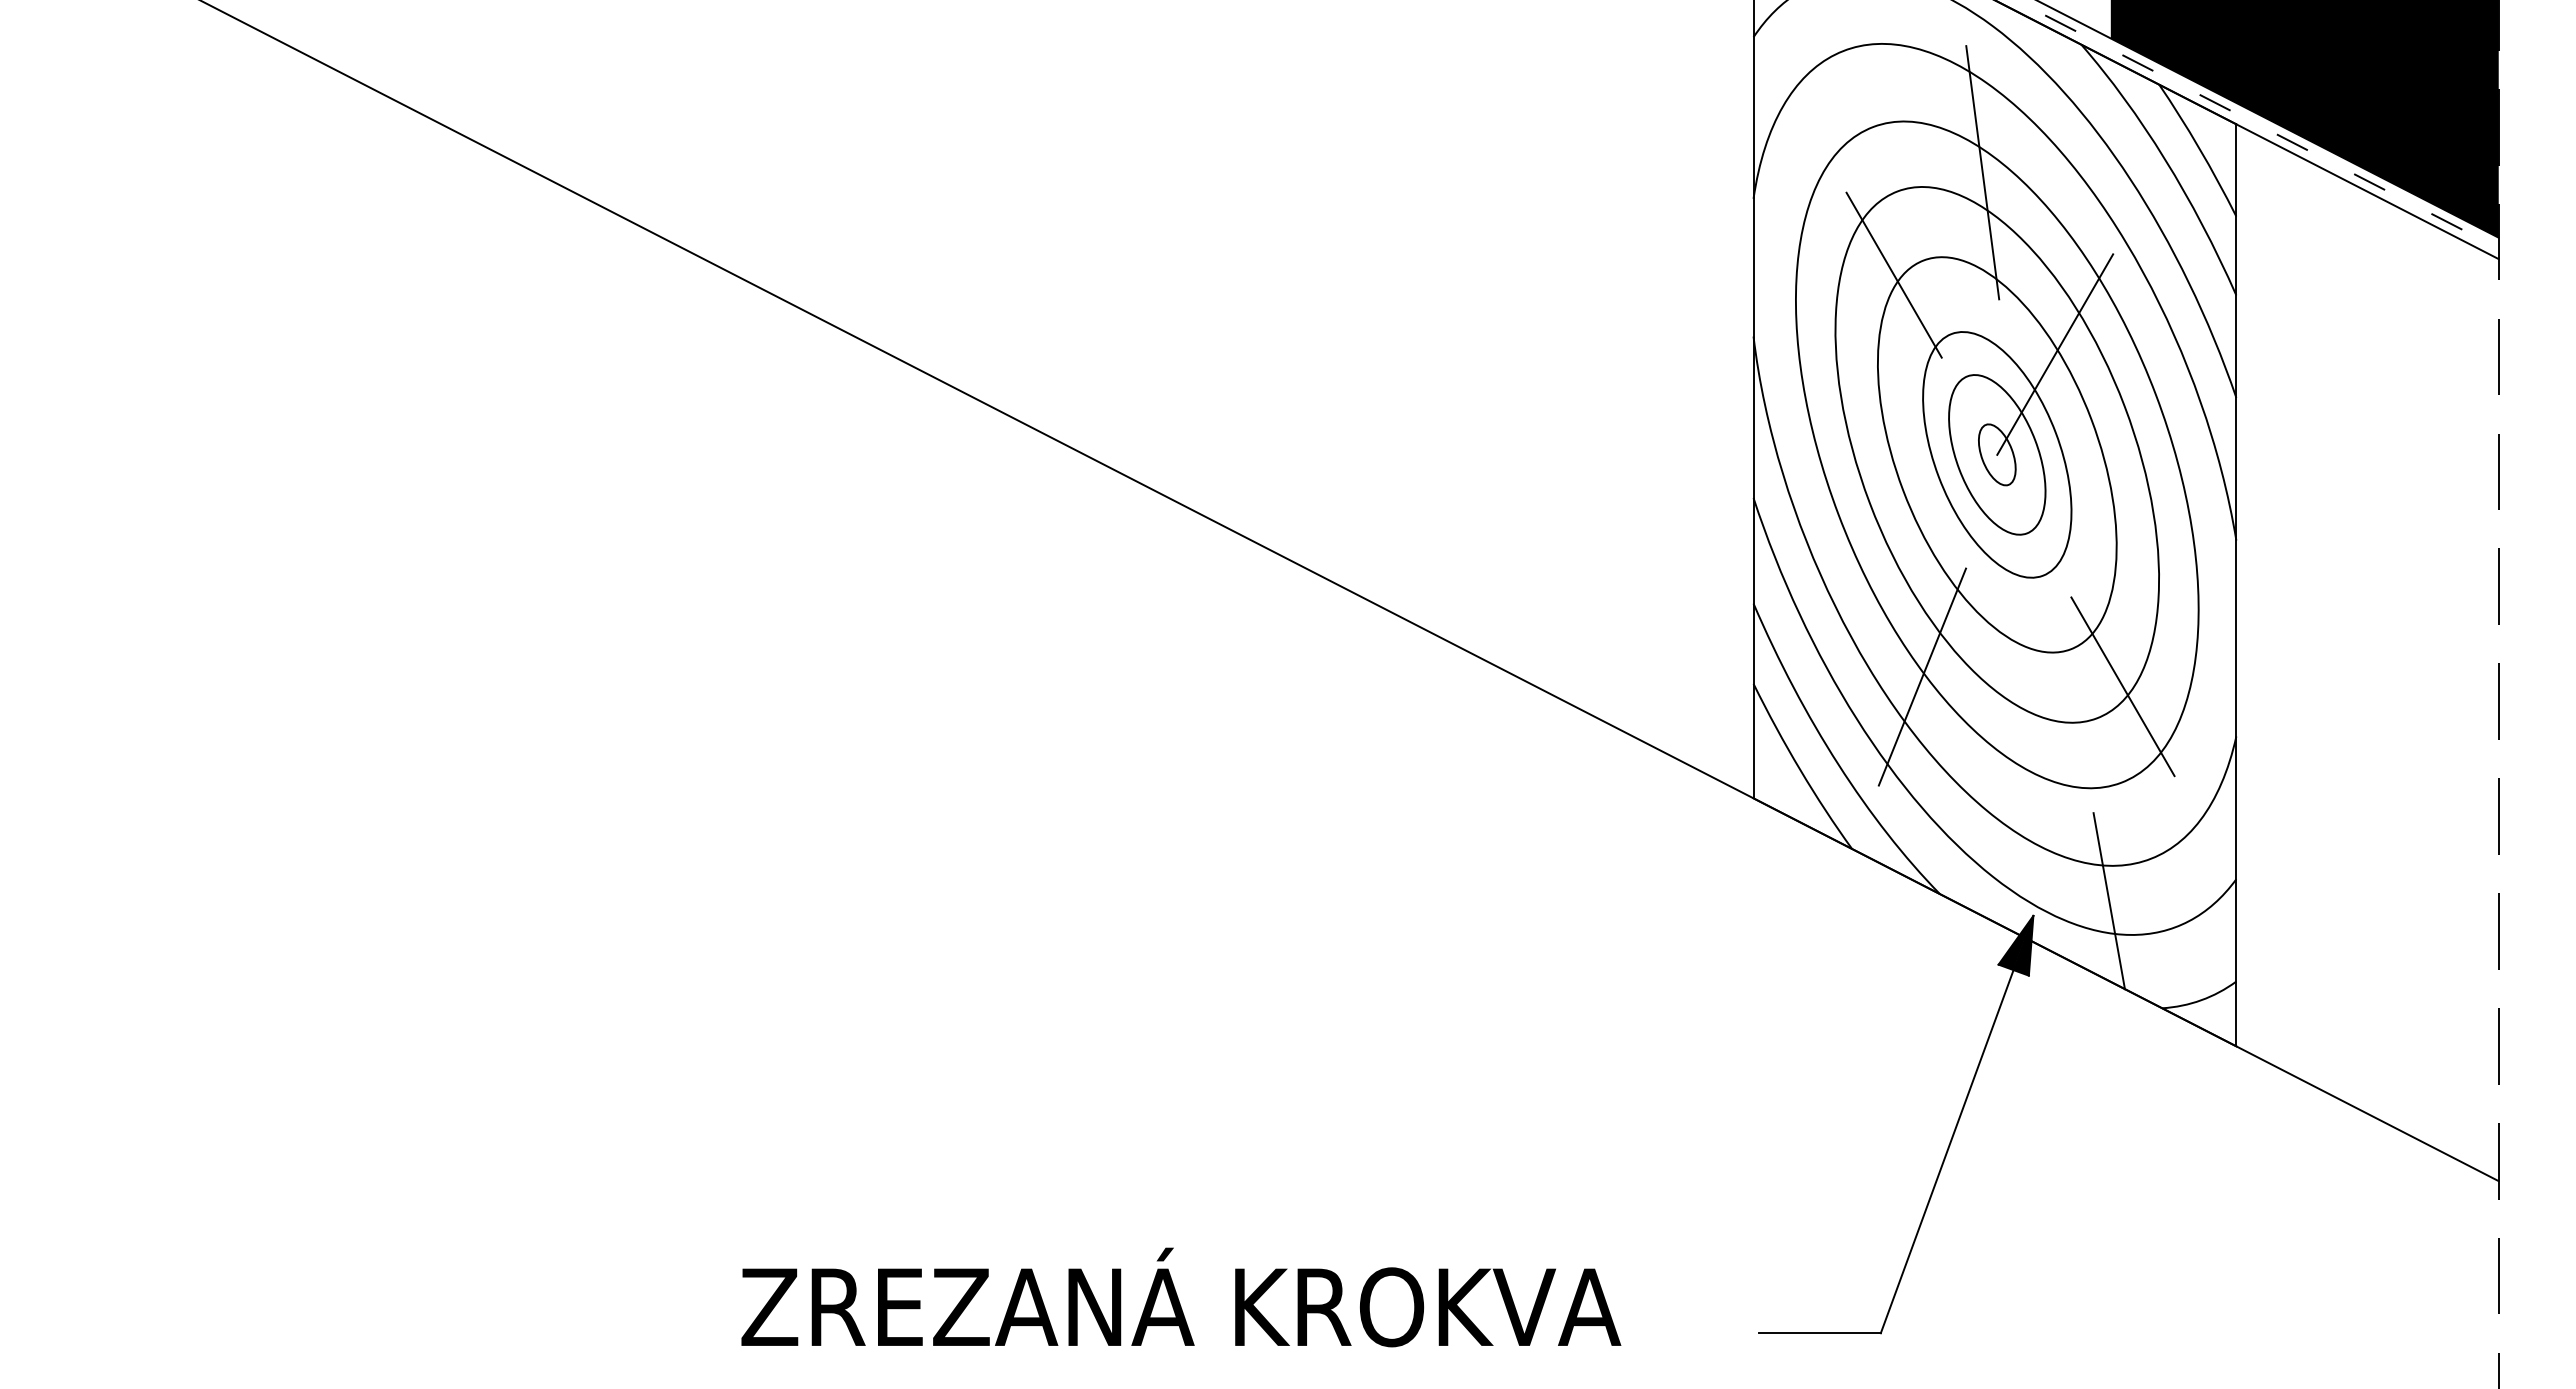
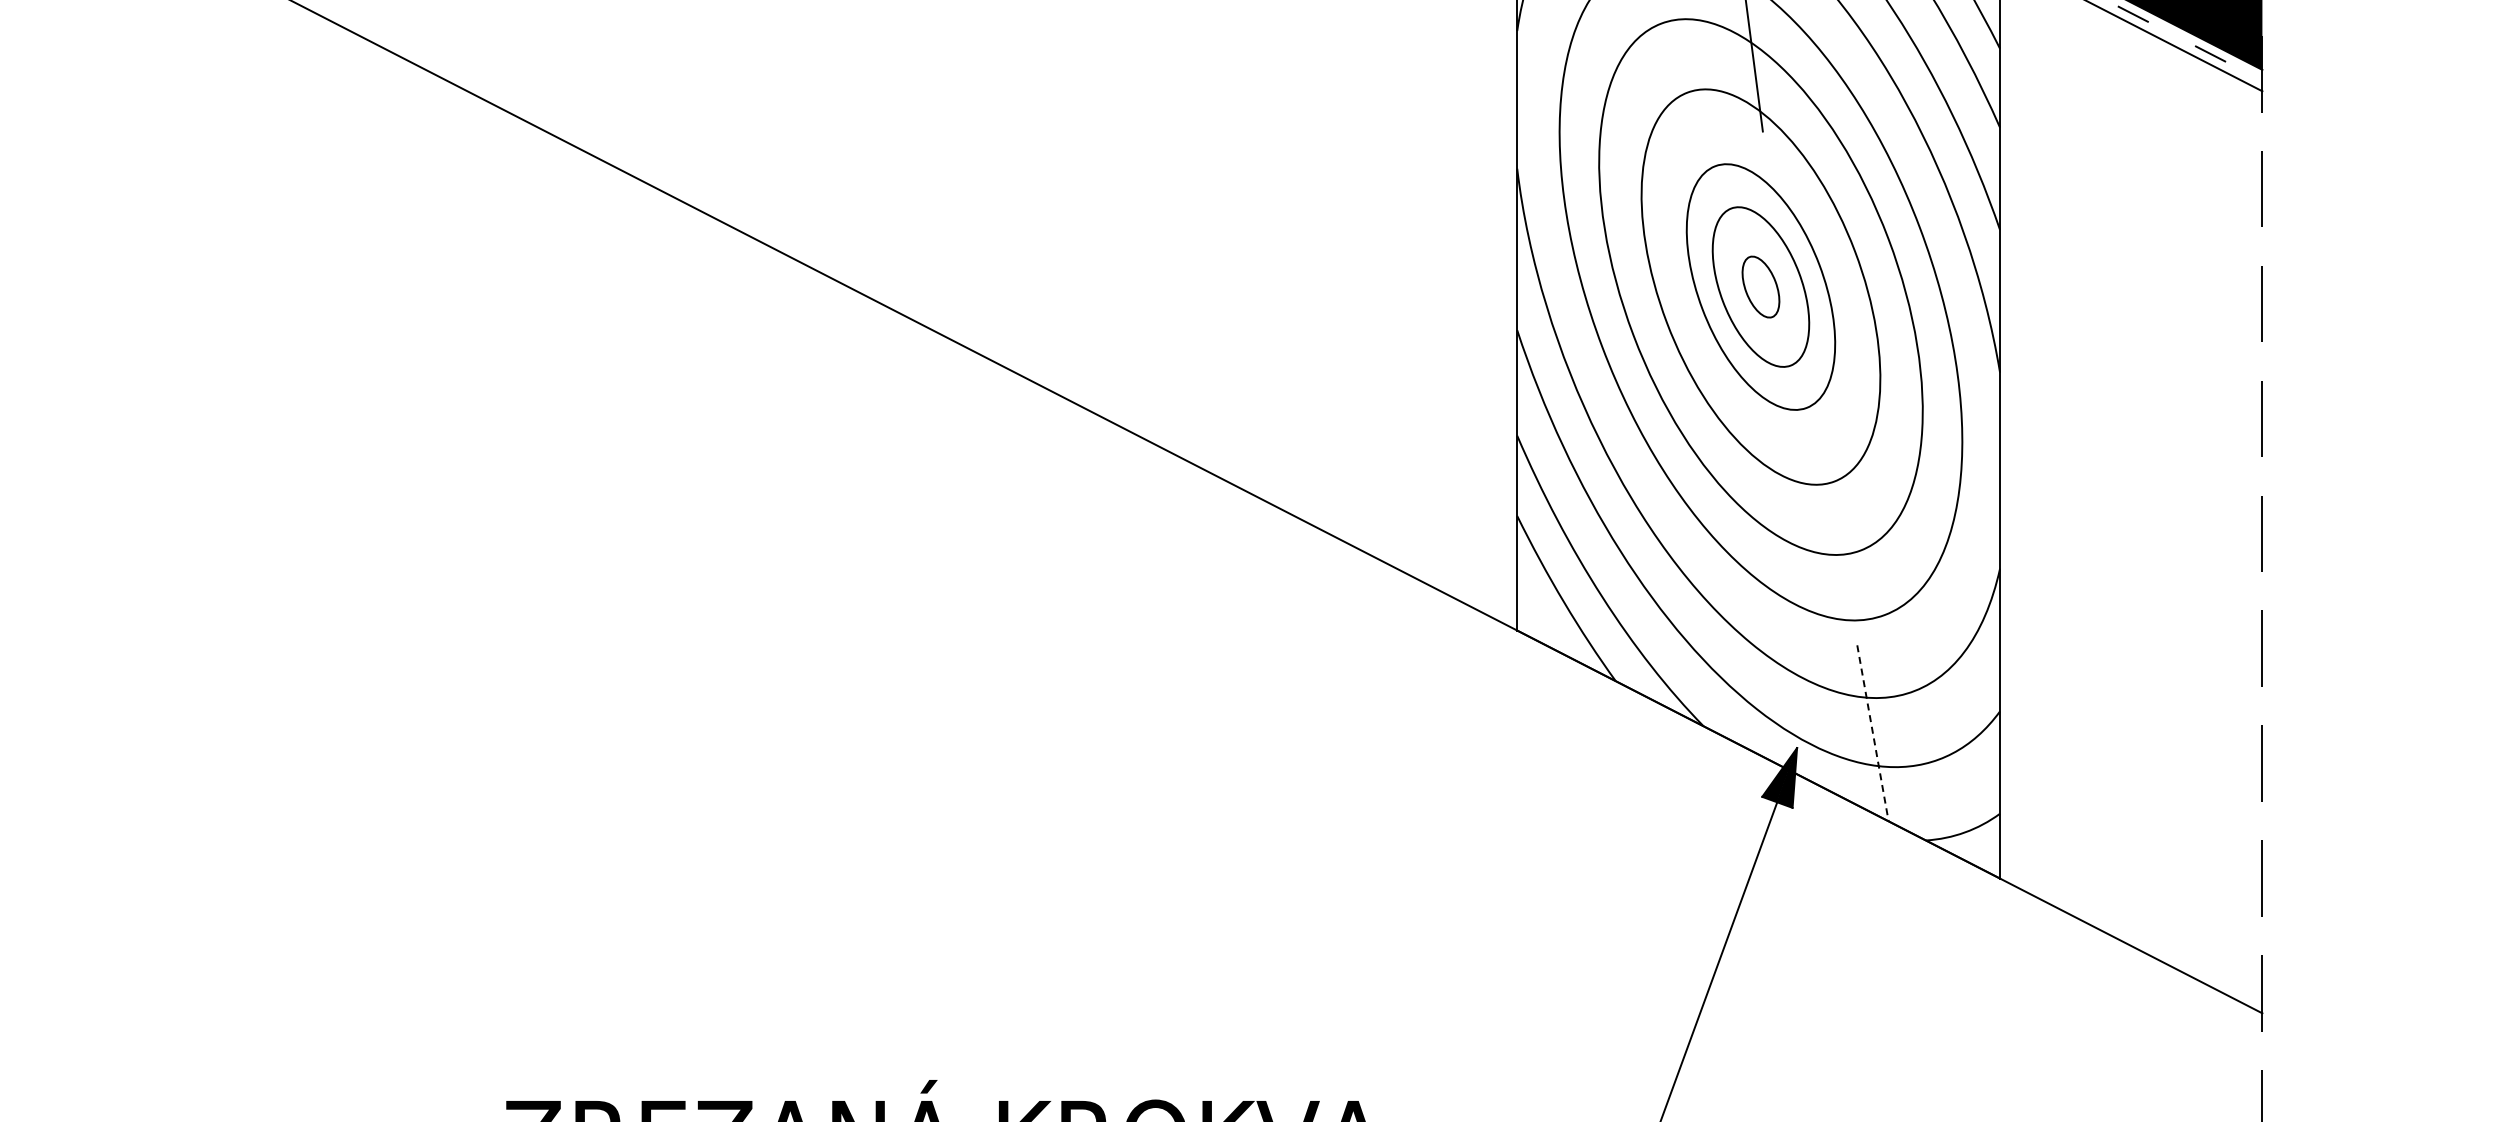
line: (1893, 274) -> (1657, 106), removed
line: (2055, 354) -> (1819, 186), removed
line: (1922, 676) -> (1686, 508), removed
line: (2122, 686) -> (1886, 518), removed
line: (2109, 901) -> (1873, 733), solid -> dashed

